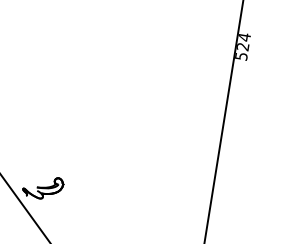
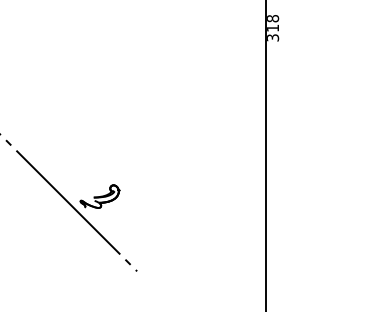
text: (243, 46) -> (273, 27), 524 -> 318

